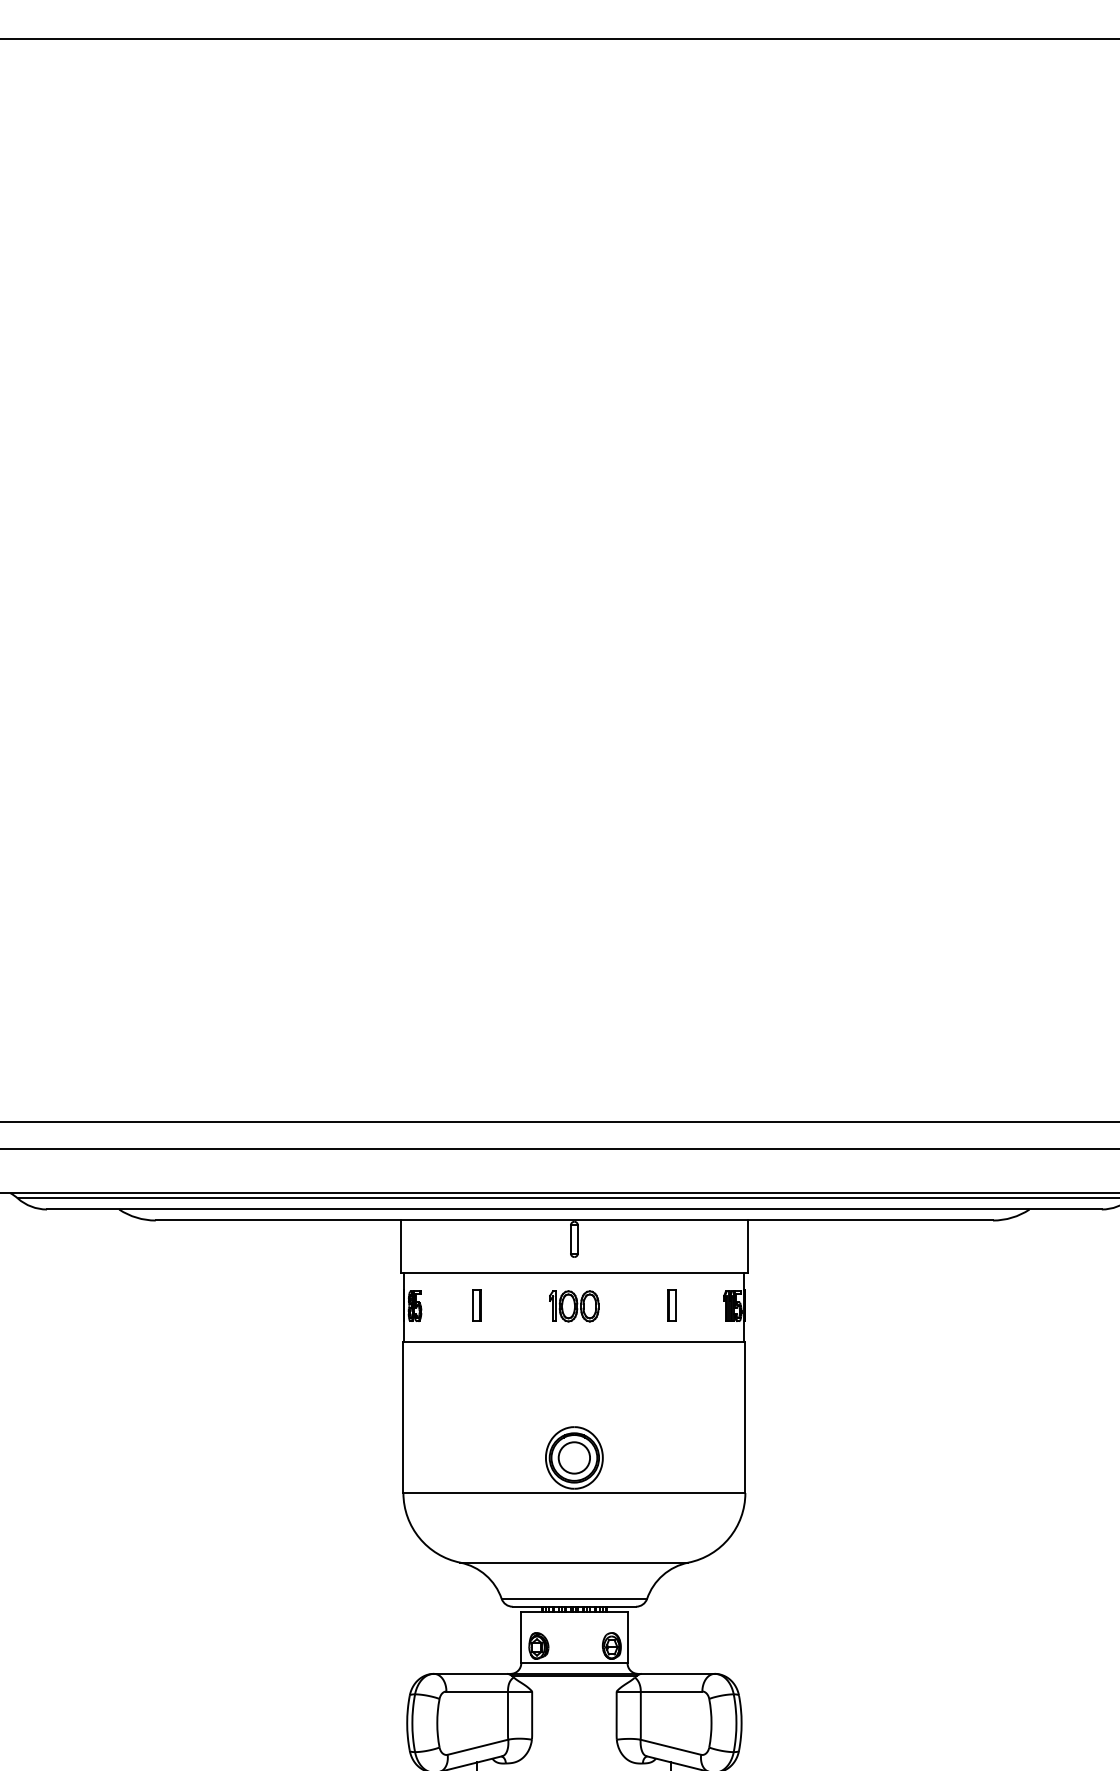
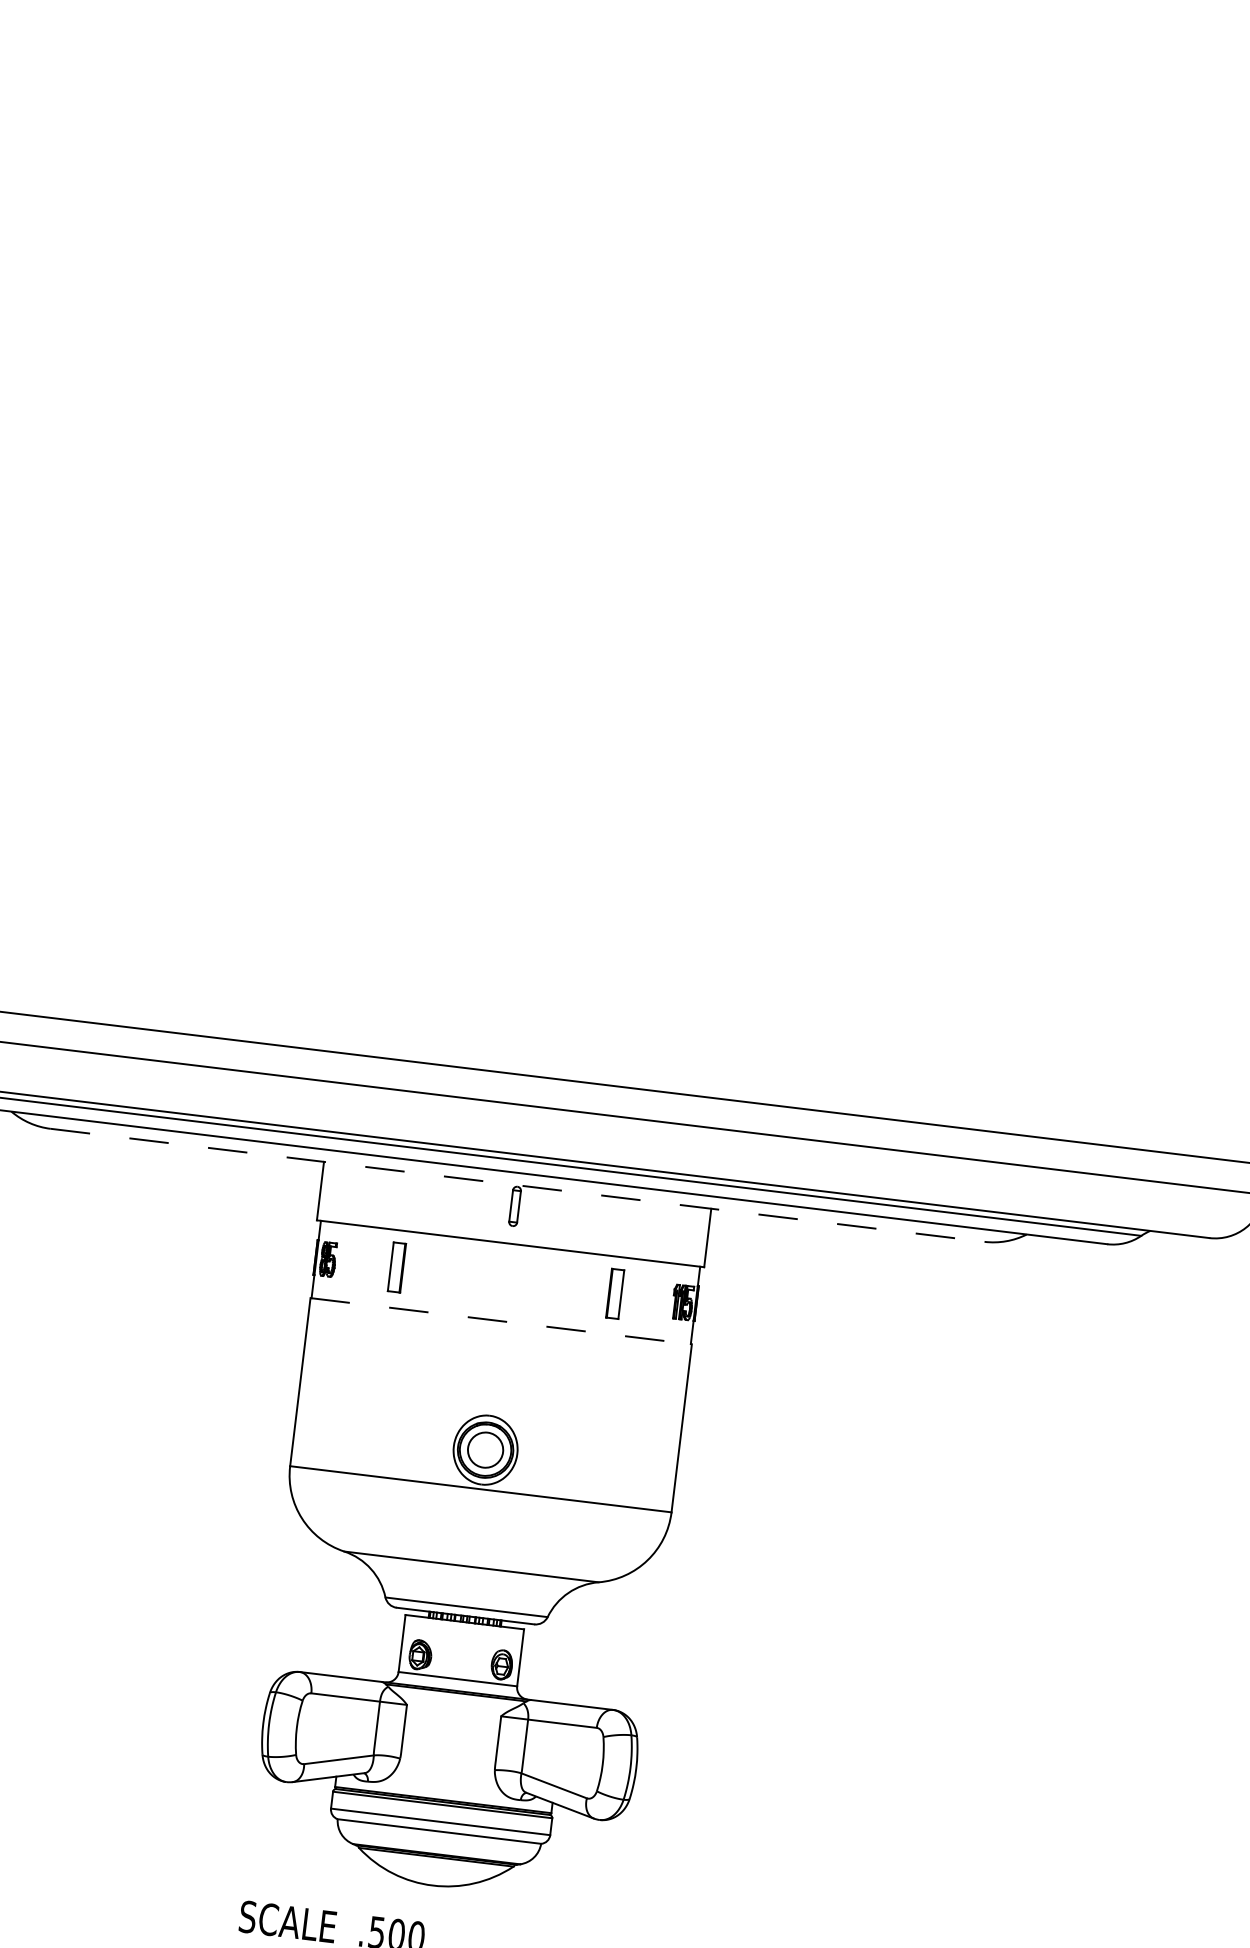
line: (574, 1220) -> (517, 1185), solid -> dashed
part: (476, 1305) -> (396, 1266), size x1.4
part: (671, 1305) -> (614, 1293), size x1.4
part: (574, 1306) -> (506, 1281), removed
line: (574, 1342) -> (501, 1321), solid -> dashed

